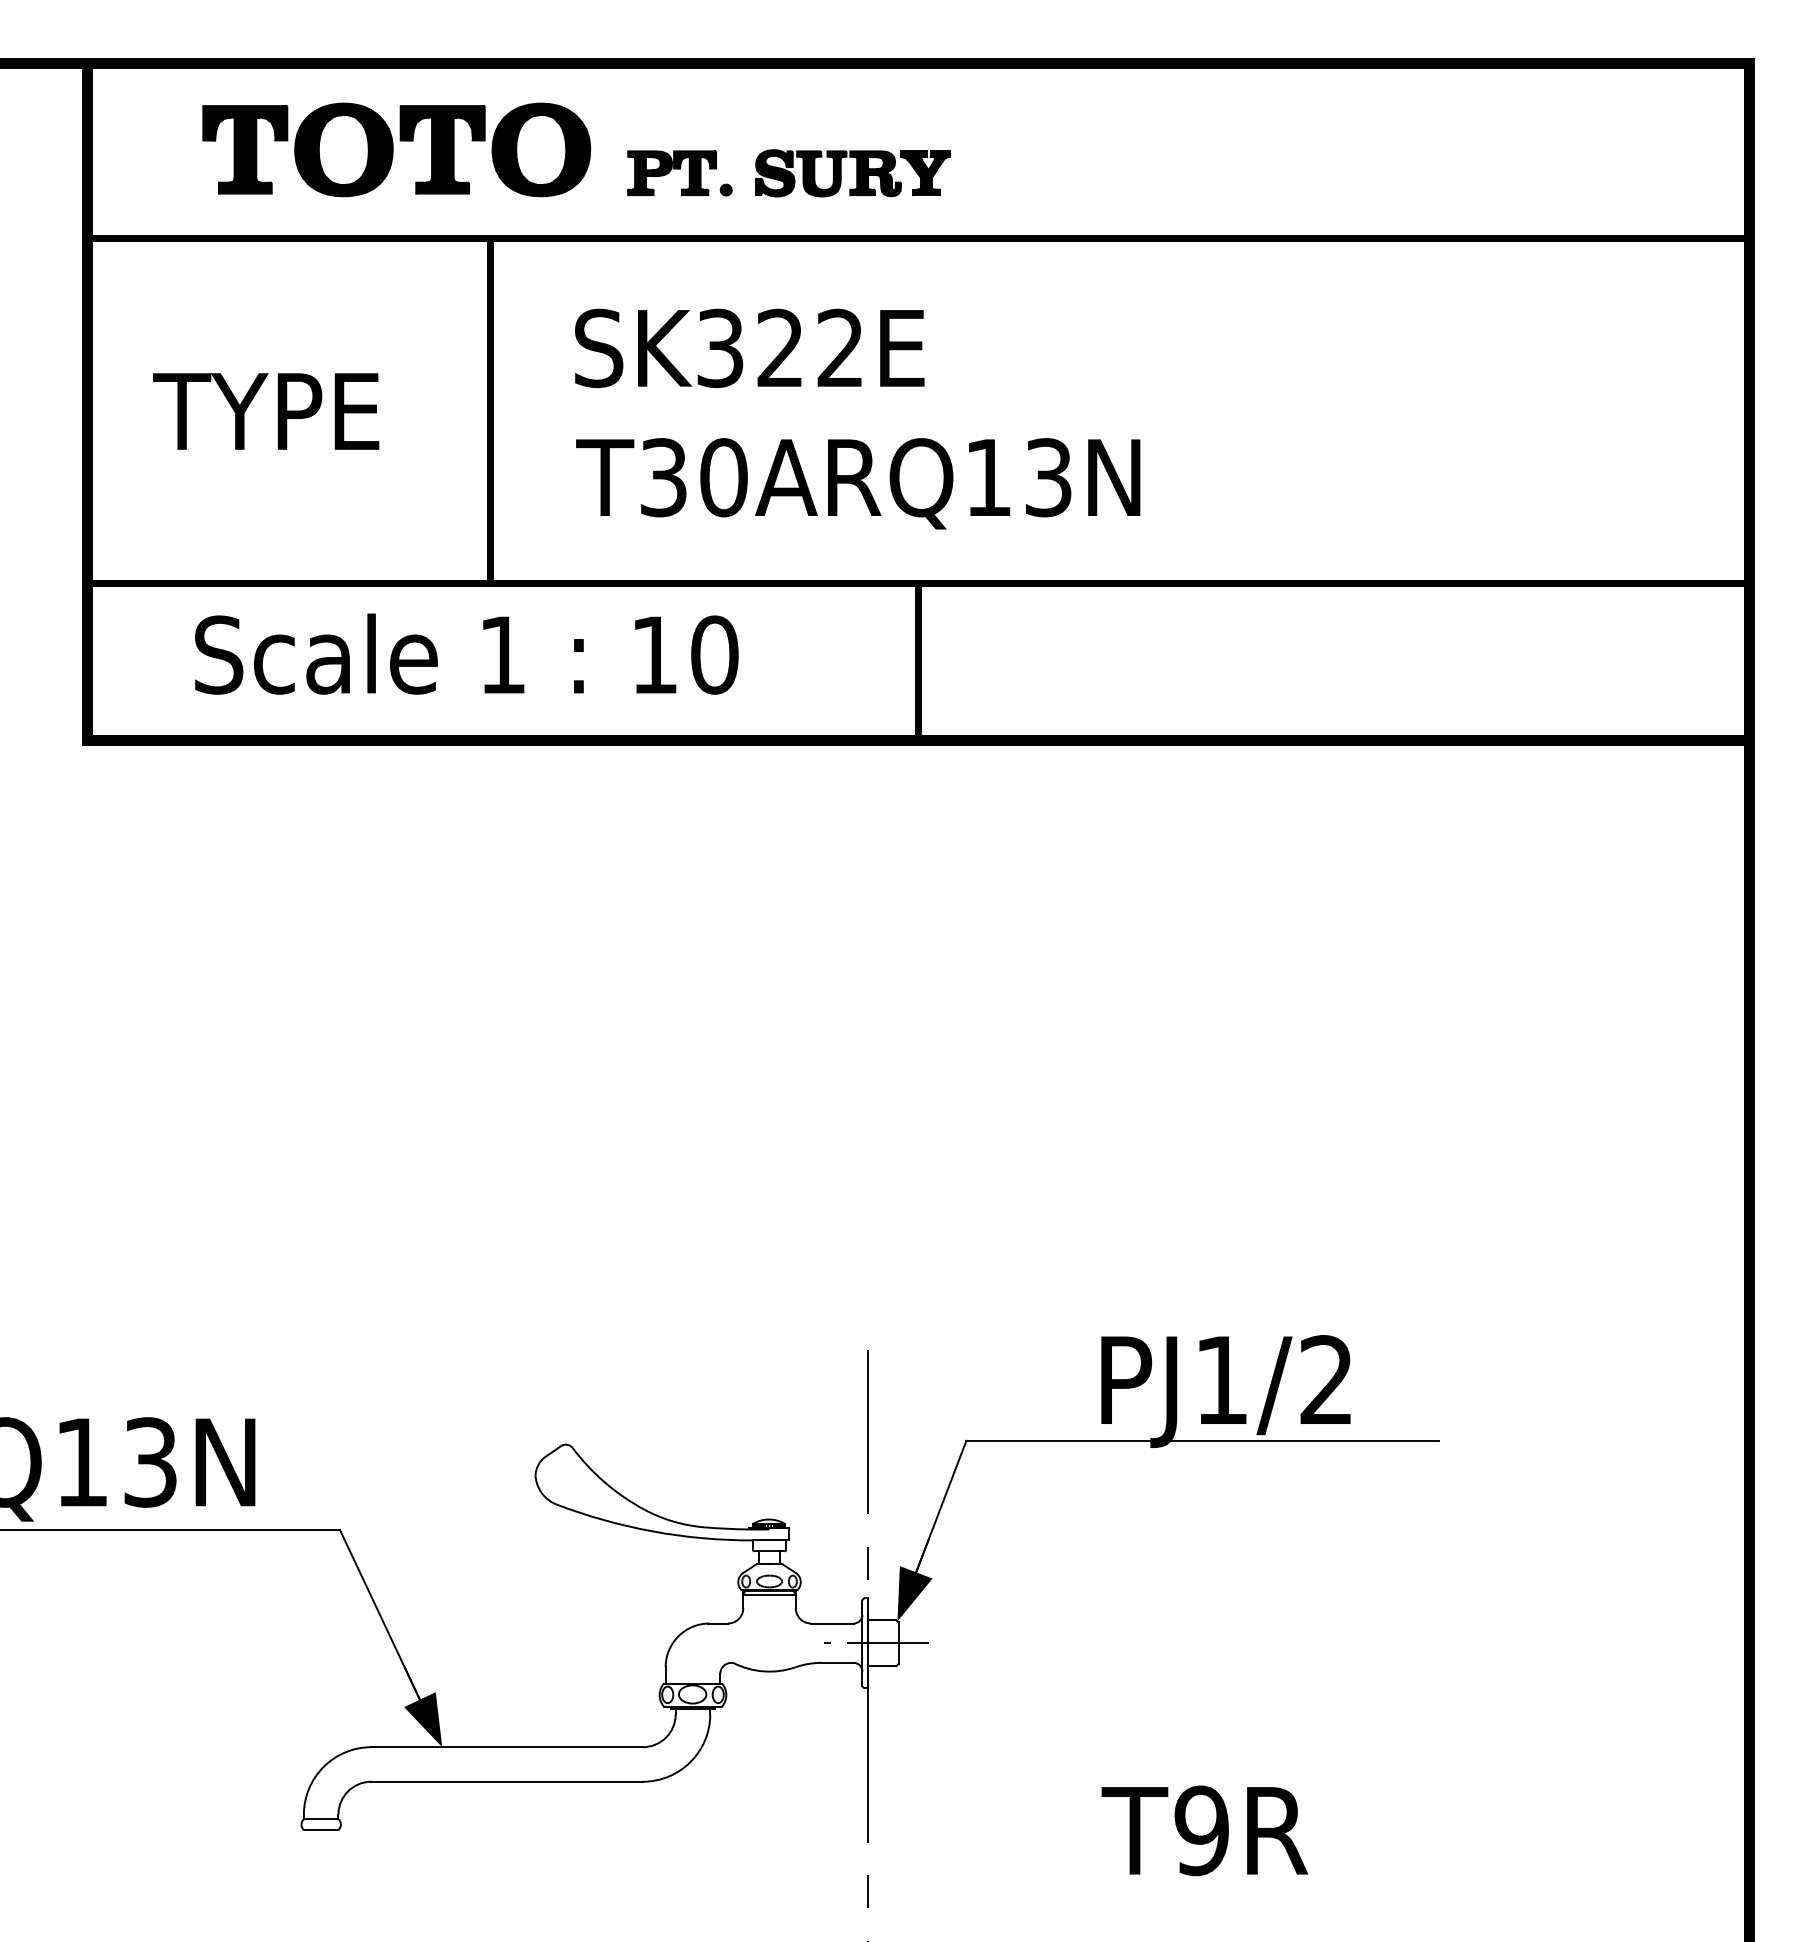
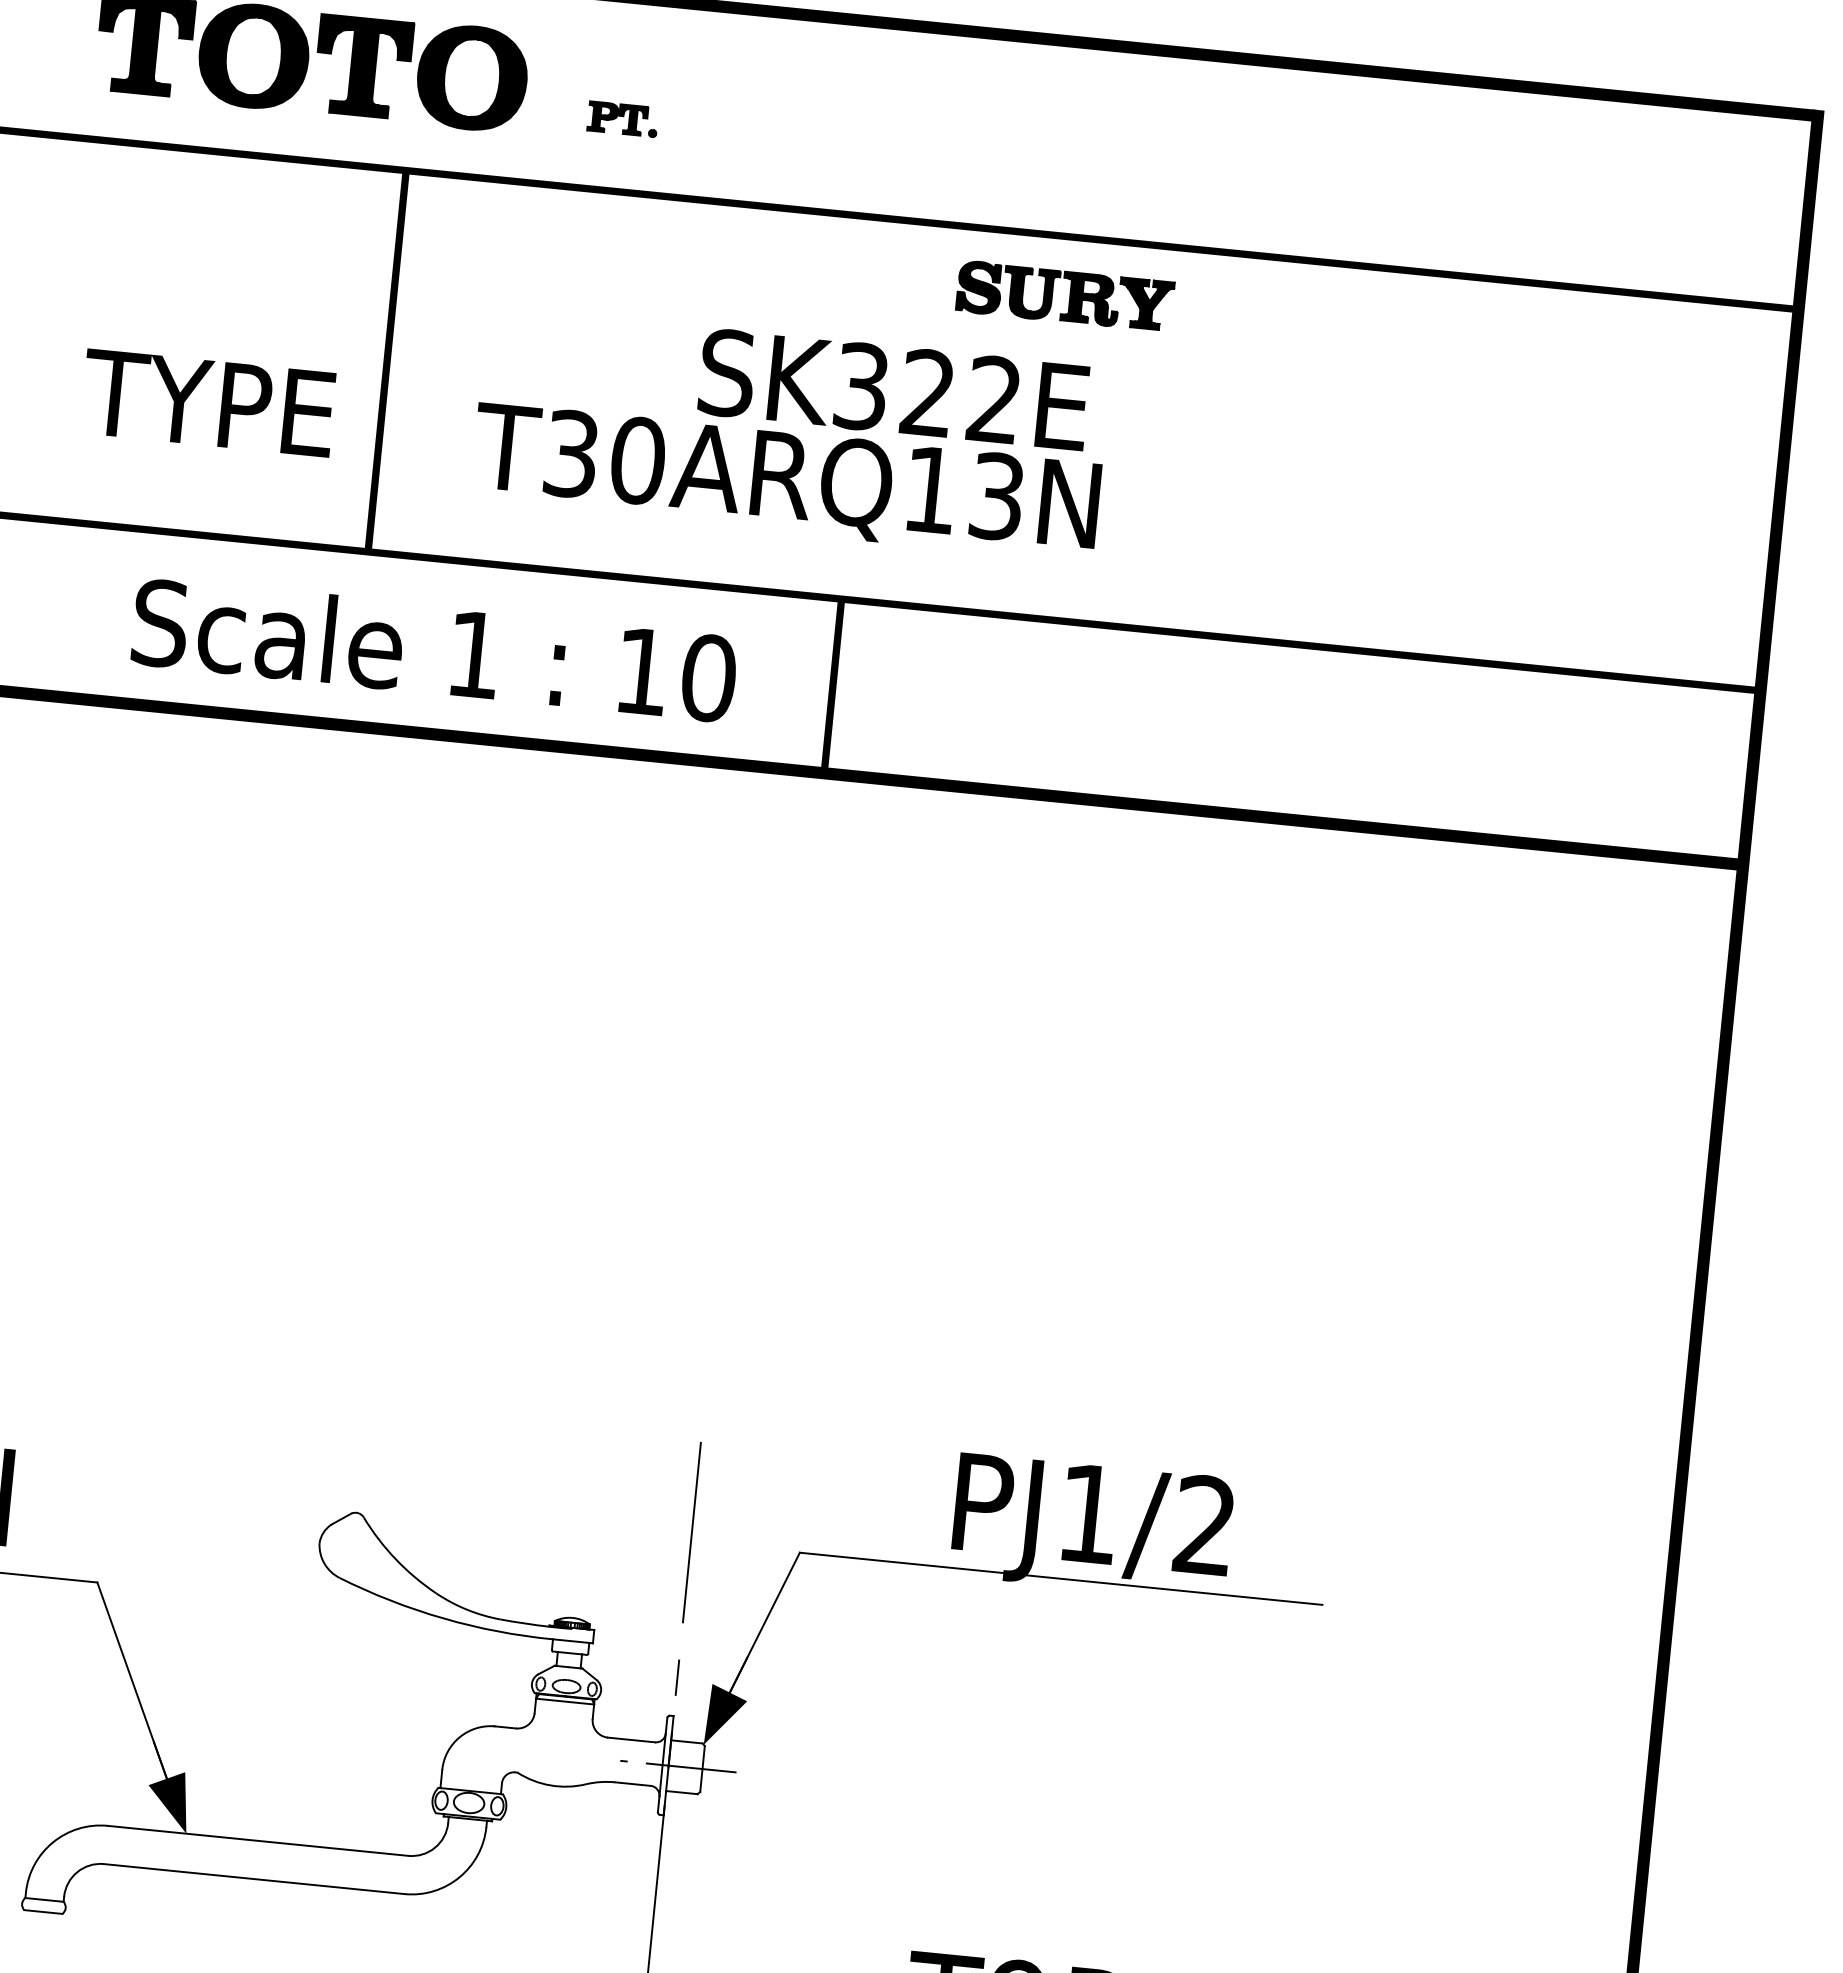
part: (679, 173) -> (622, 119), size x0.6
part: (852, 173) -> (1065, 296), moved
text: (749, 348) -> (893, 389), moved
text: (266, 411) -> (208, 403), moved
text: (466, 653) -> (434, 649), moved

